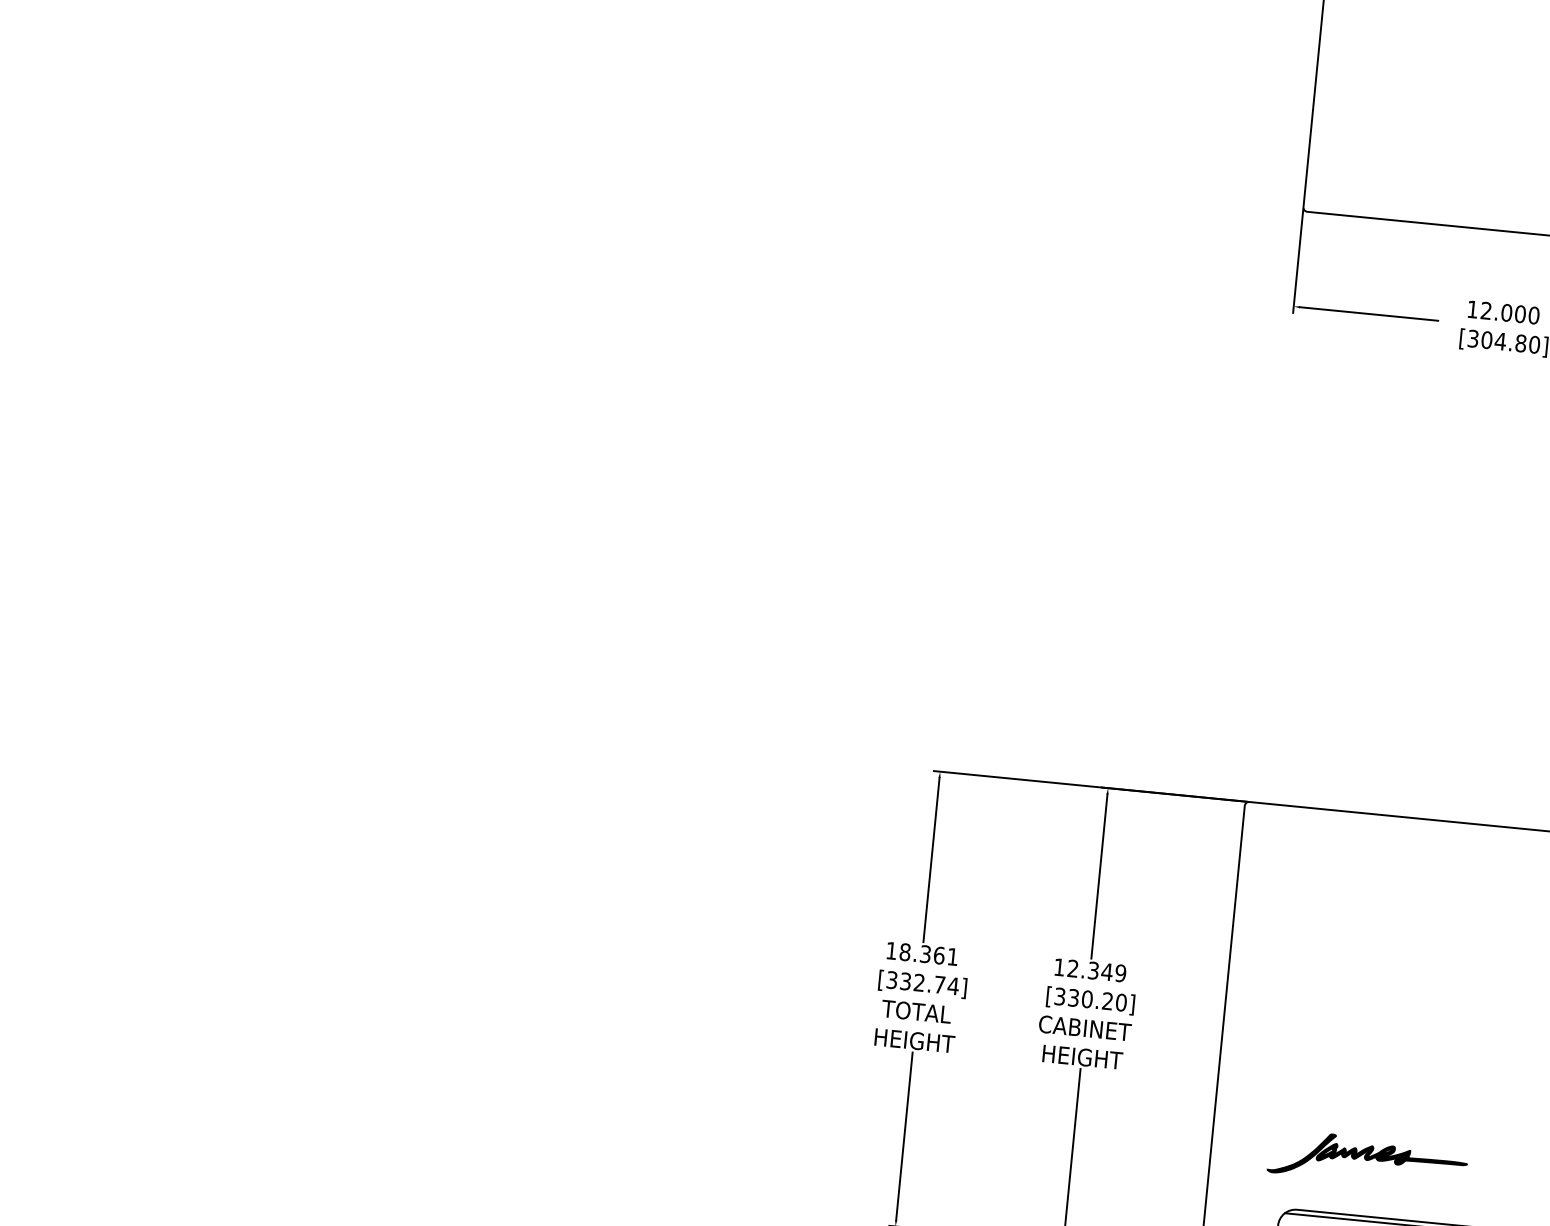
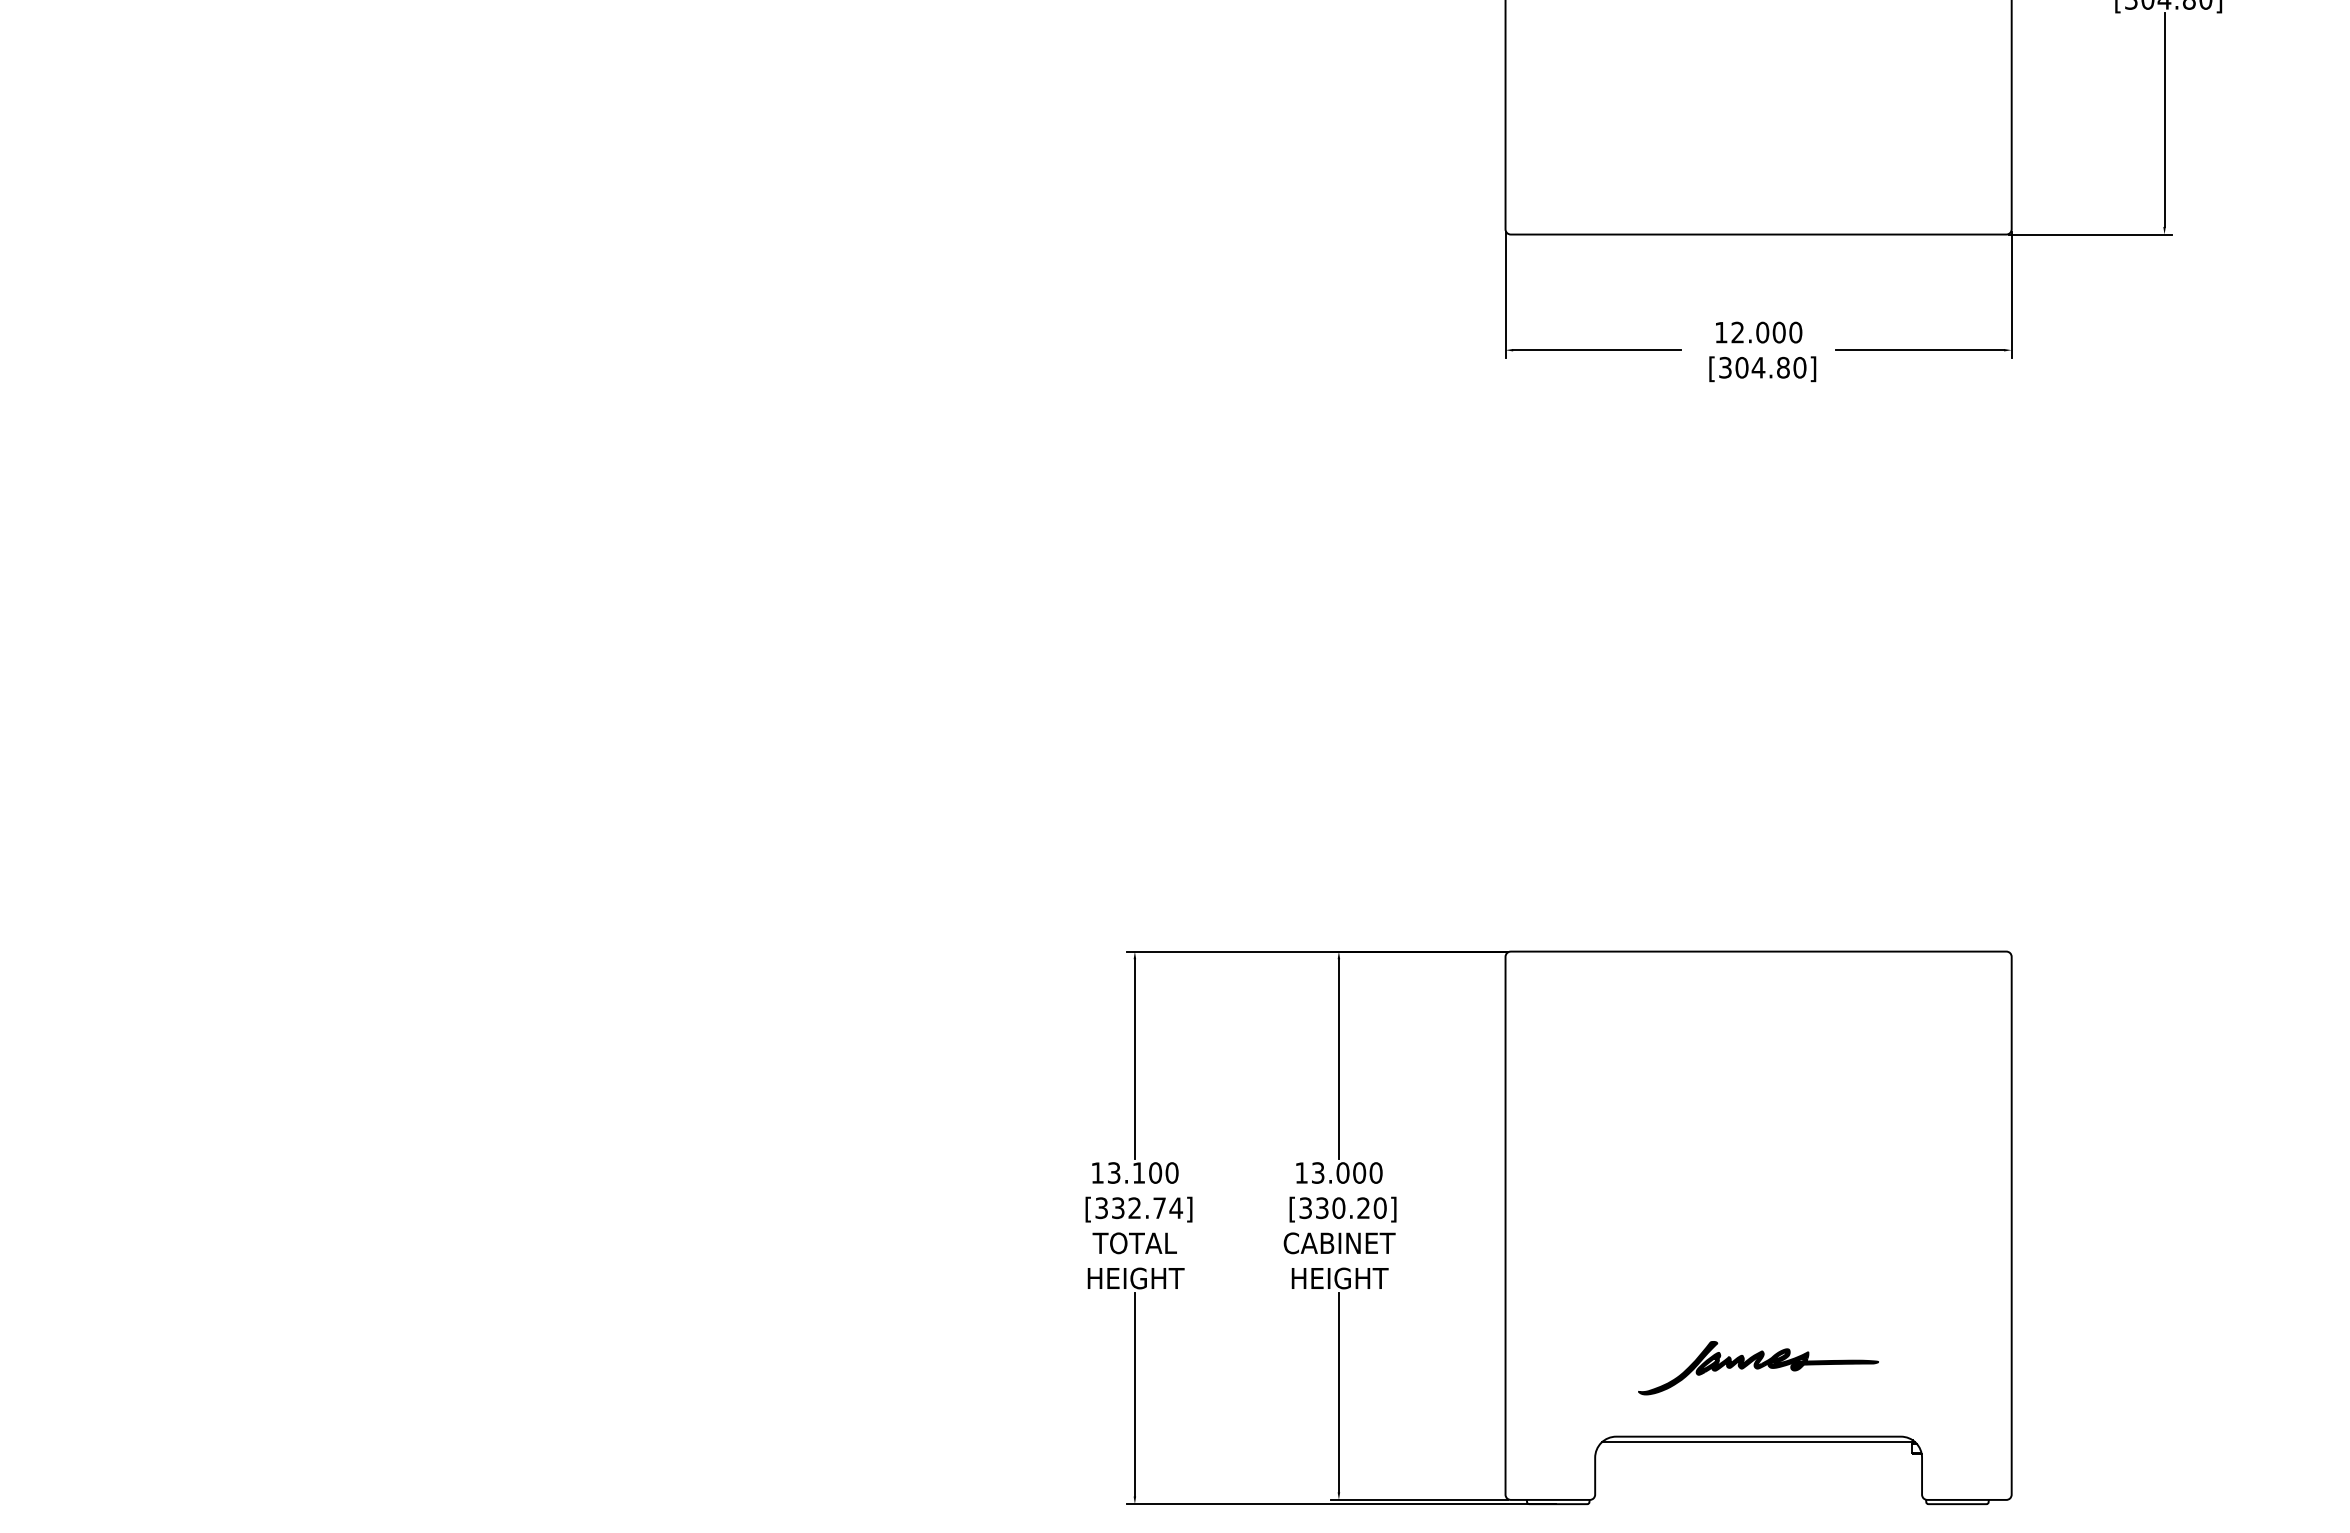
text: (928, 954) -> (1142, 1172), 18.361 -> 13.100
text: (1097, 970) -> (1347, 1172), 12.349 -> 13.000
part: (1367, 1160) -> (1758, 1368), moved

